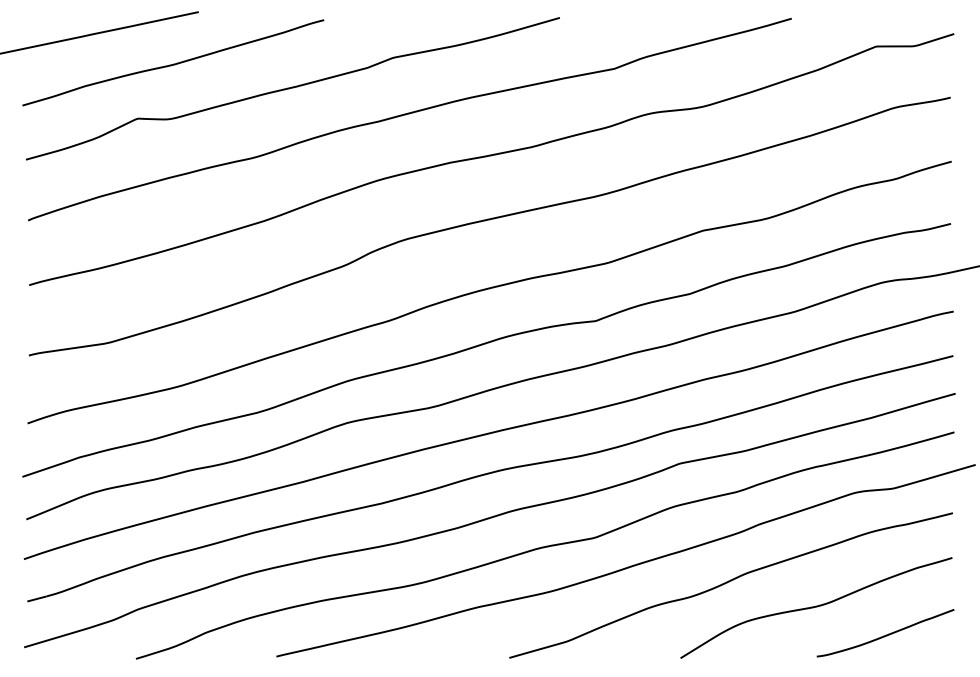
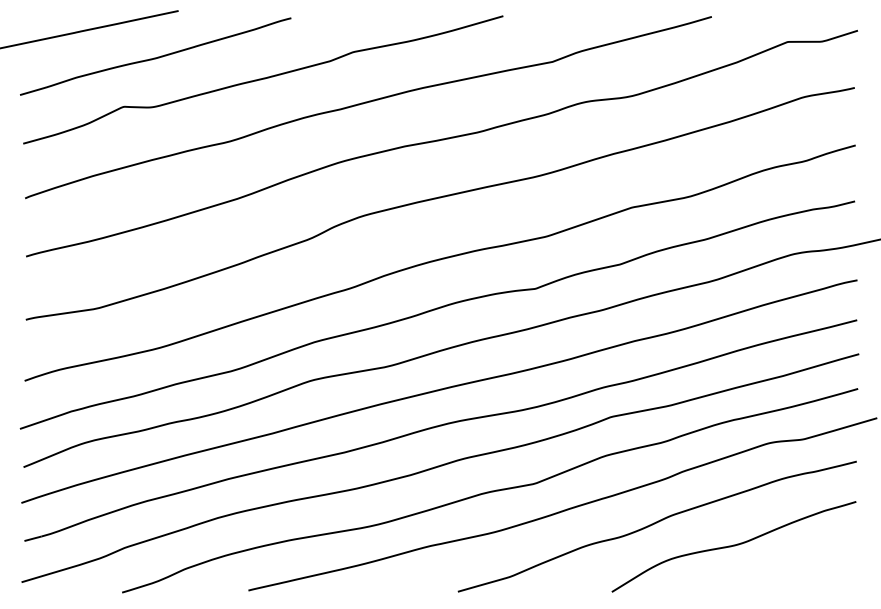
curve: (885, 634) -> (796, 570), removed

